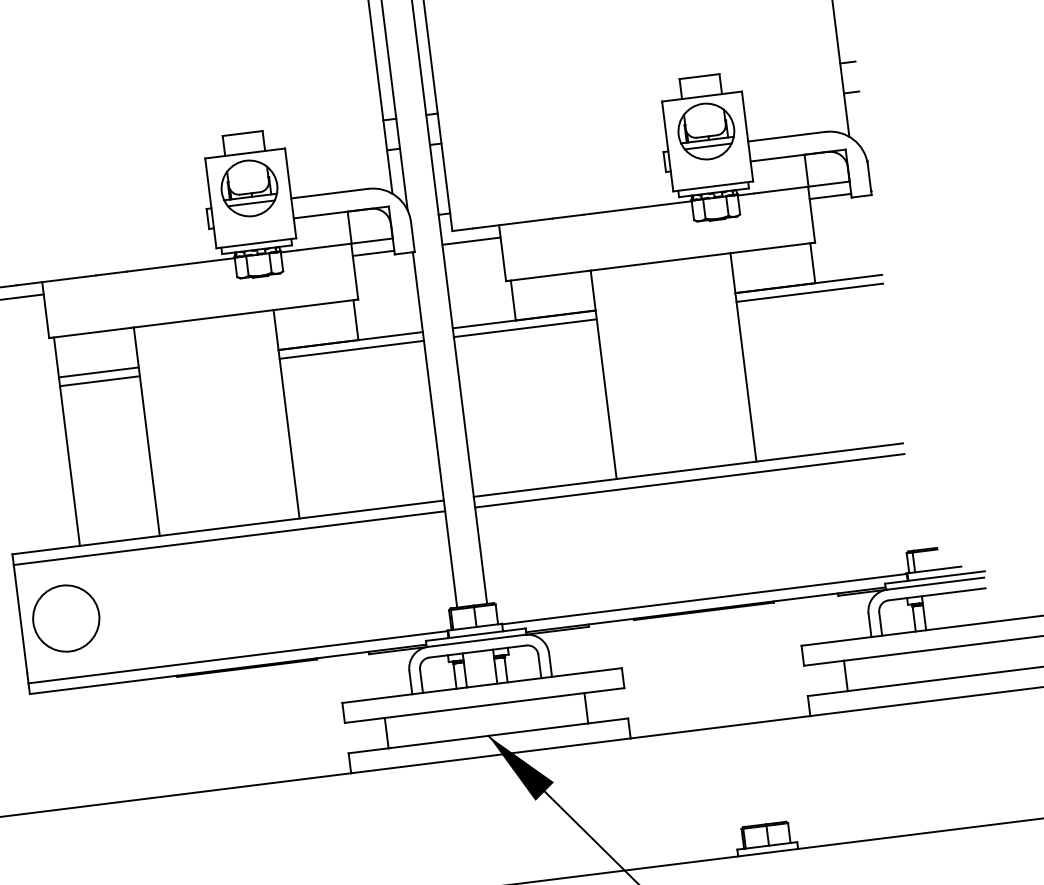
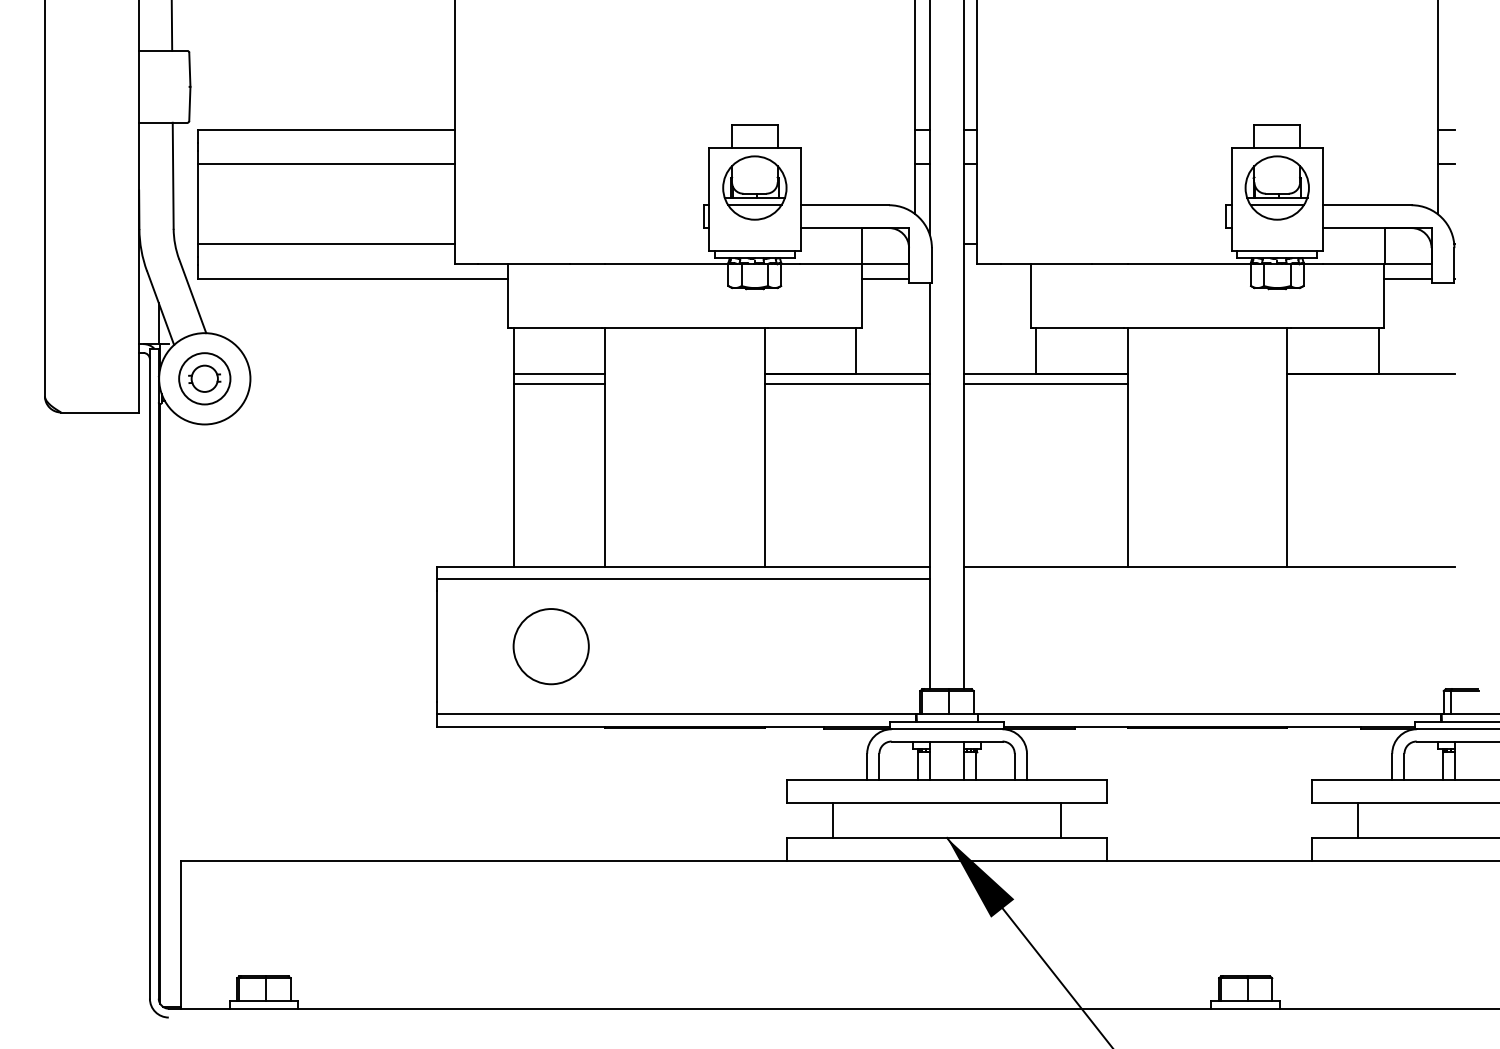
line: (471, 241) -> (997, 278), removed
line: (809, 293) -> (1370, 384), removed
line: (689, 480) -> (1209, 578), removed
circle: (65, 618) -> (550, 646), moved

